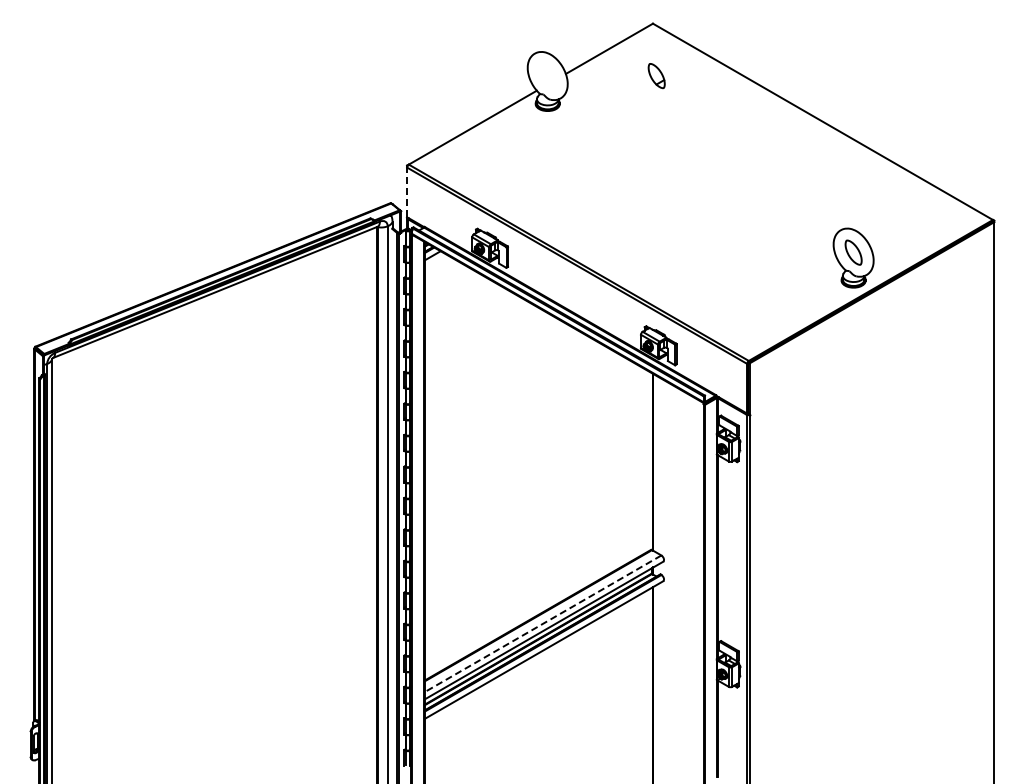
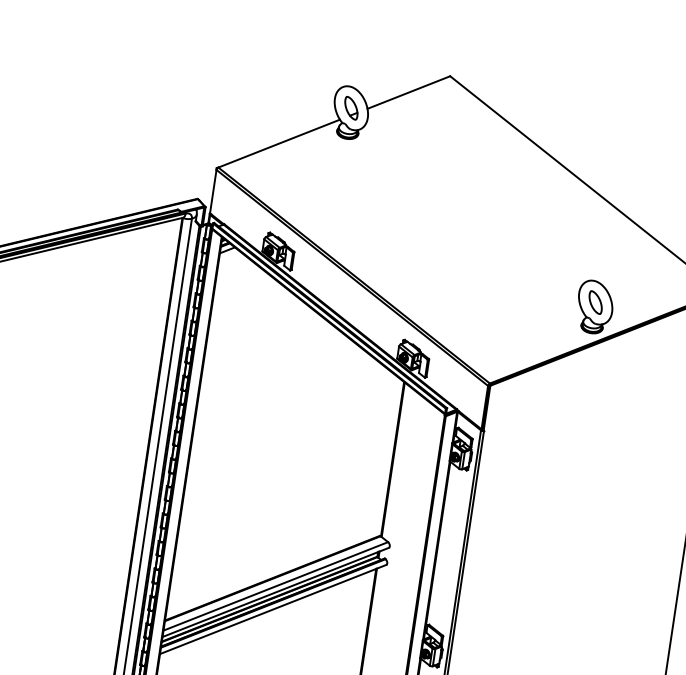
part: (656, 76) -> (351, 108), moved
line: (407, 192) -> (213, 191), dashed -> solid
line: (543, 623) -> (276, 586), dashed -> solid

